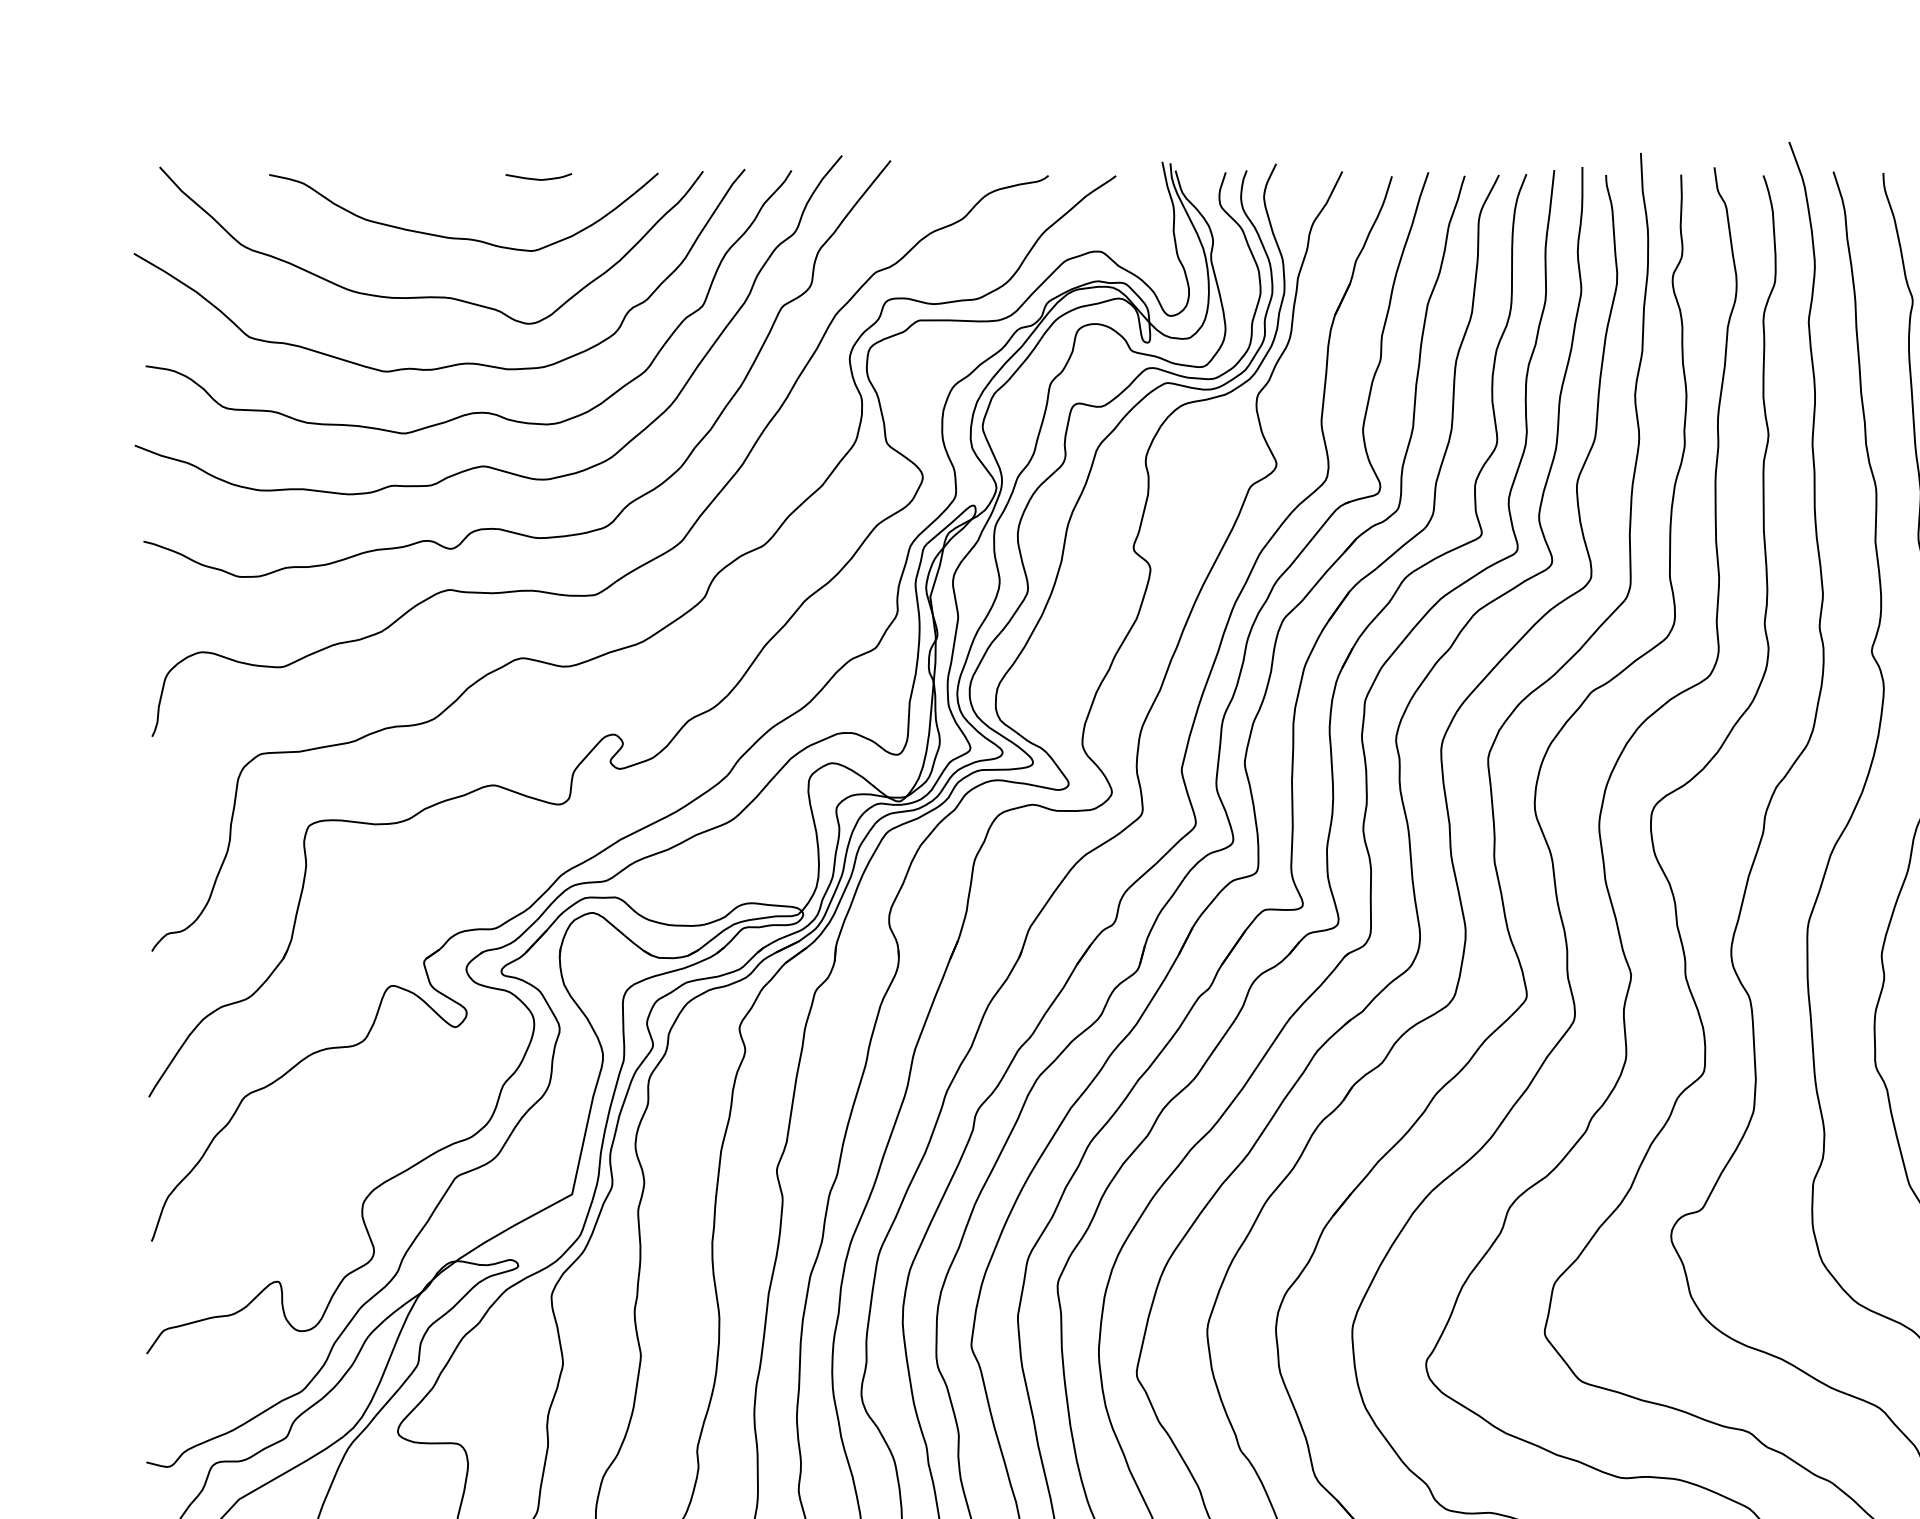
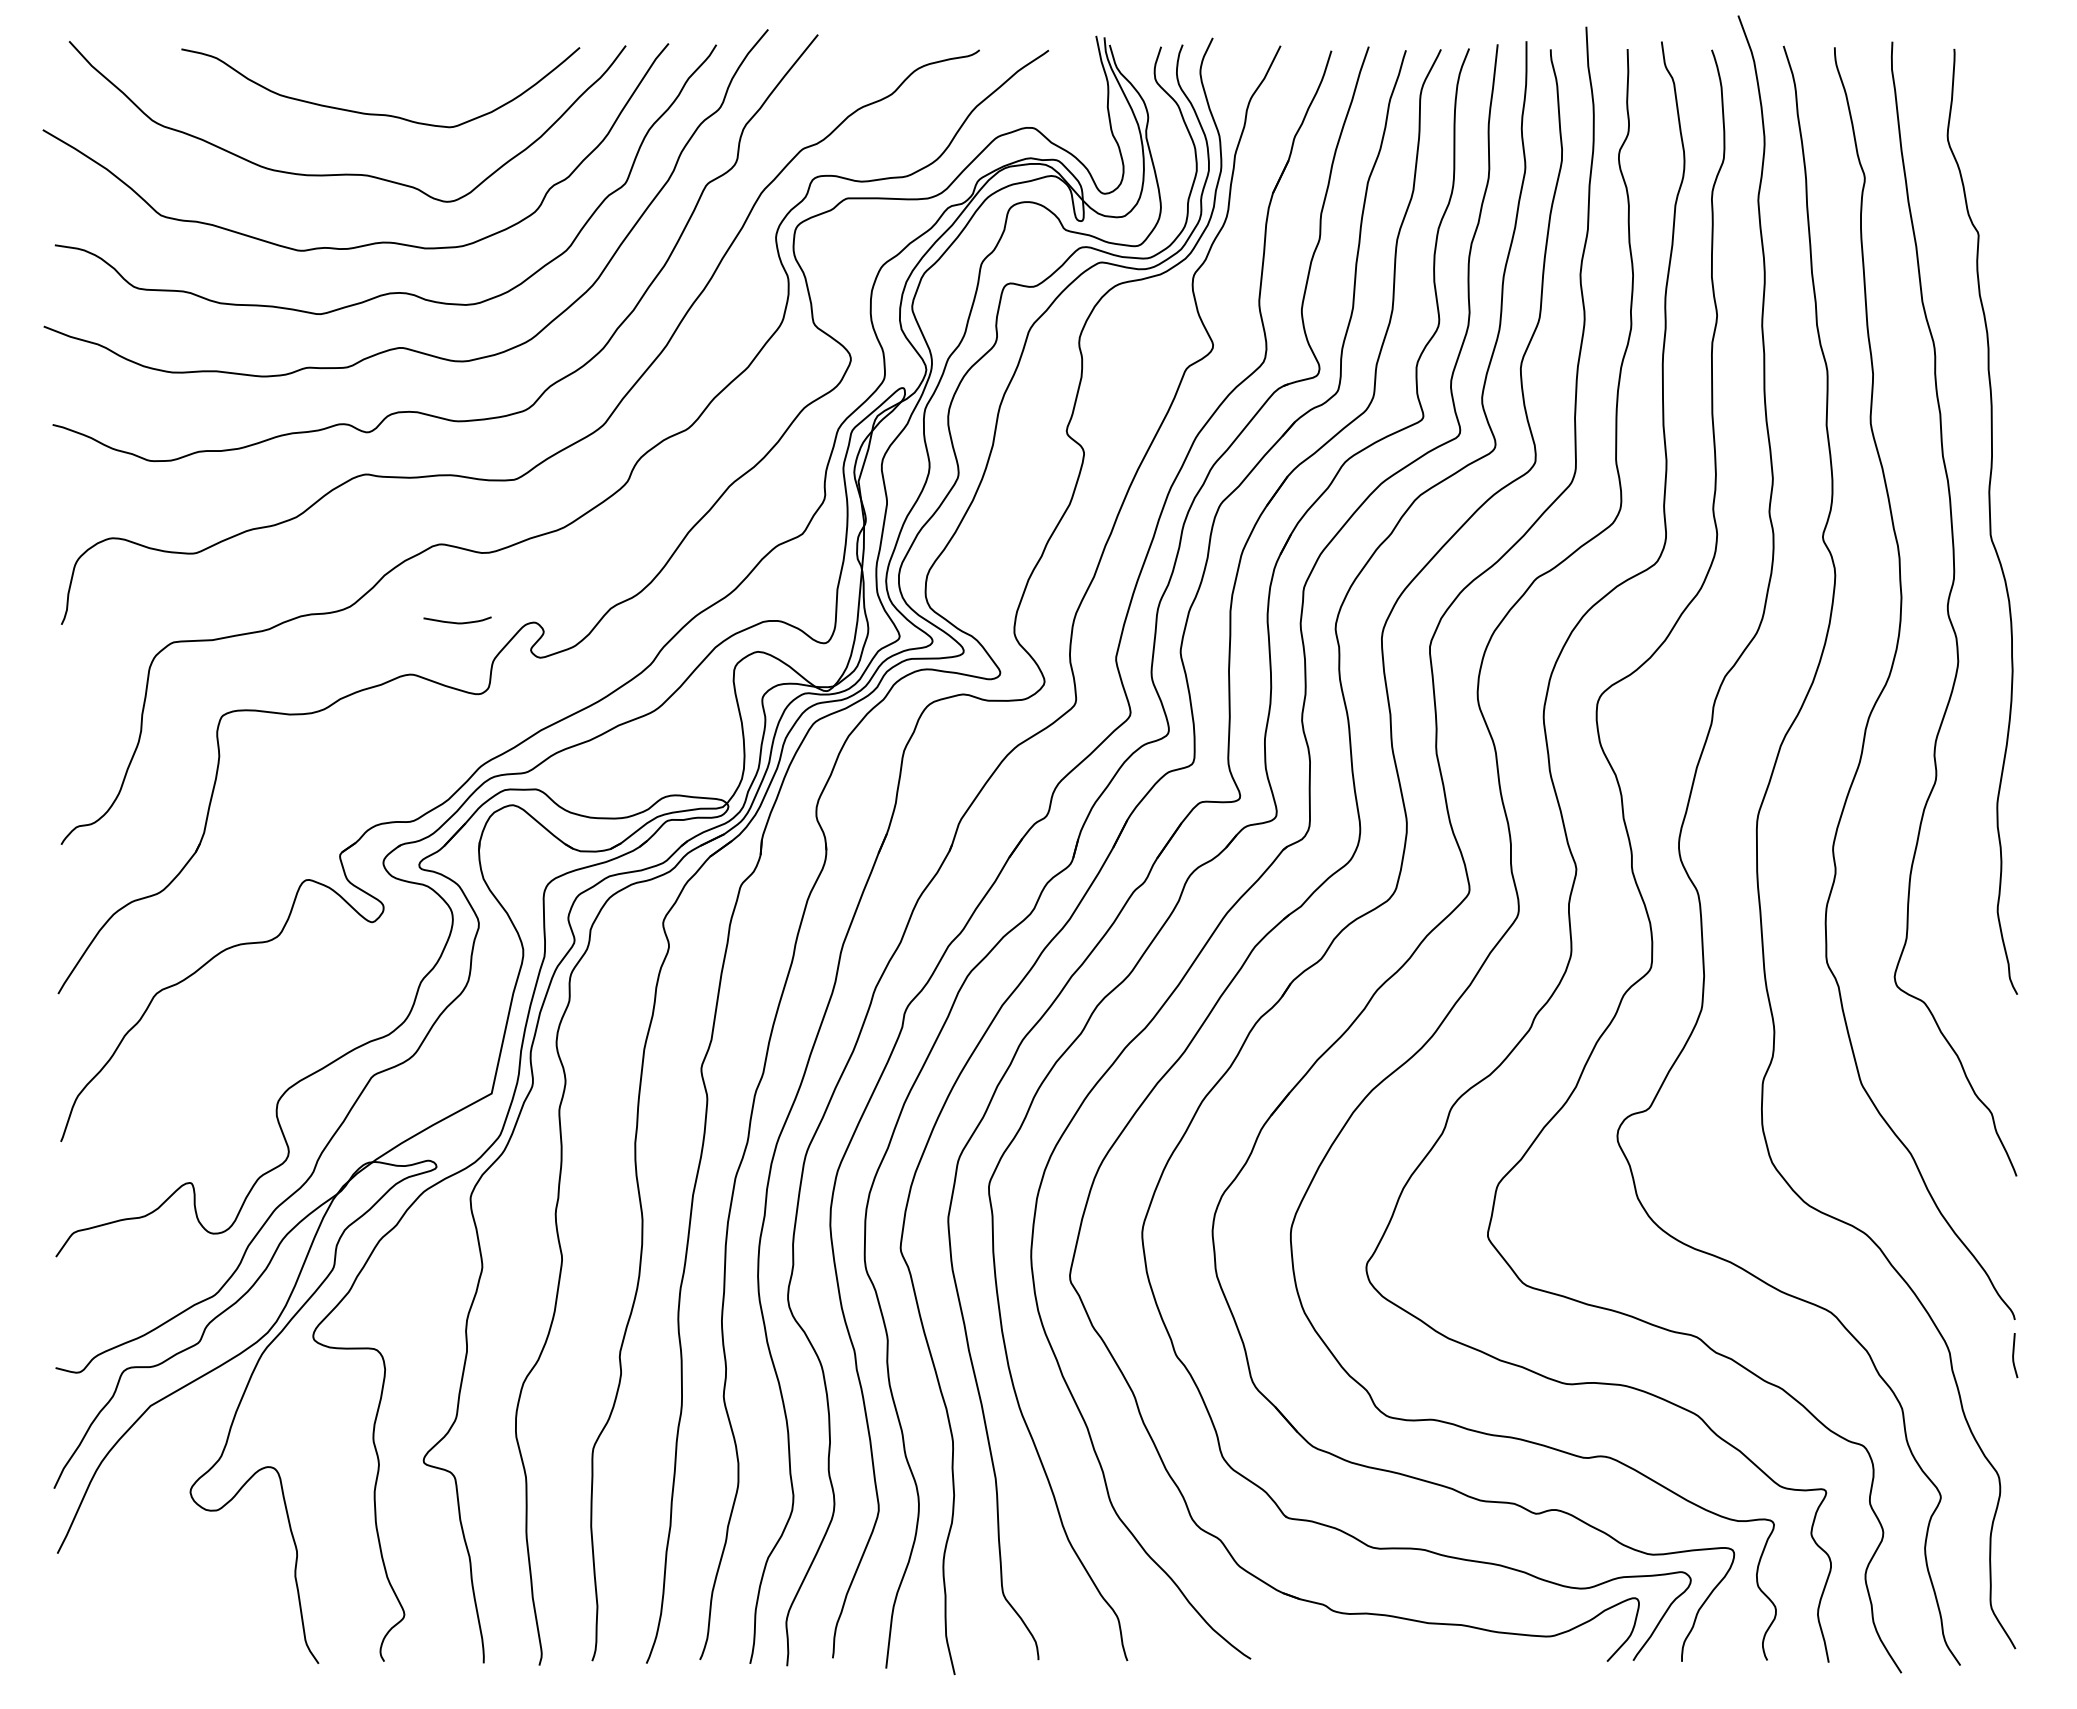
curve: (538, 178) -> (457, 622), moved

